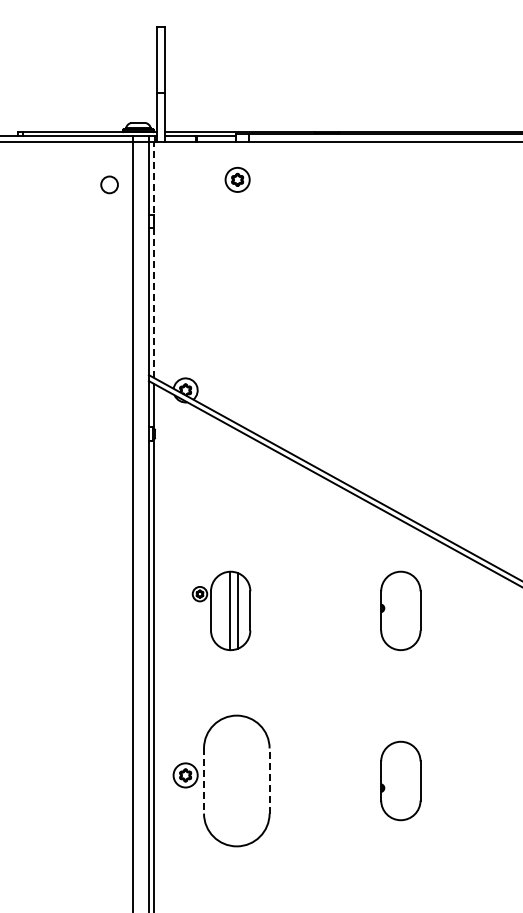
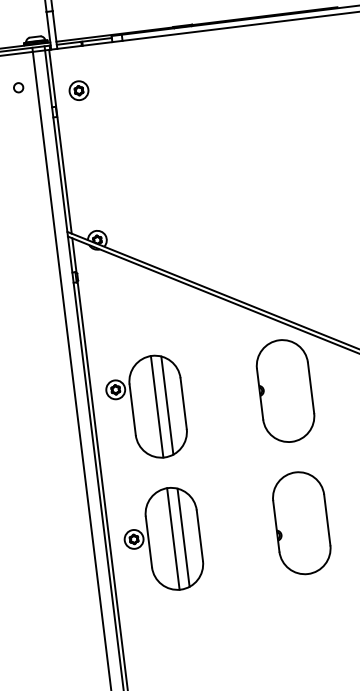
part: (237, 179) -> (78, 90), moved
circle: (109, 184) -> (18, 87), size x0.71
line: (154, 259) -> (60, 141), dashed -> solid
part: (221, 610) -> (146, 407), size x1.67
part: (400, 610) -> (285, 390), size x1.67
line: (235, 780) -> (173, 538), added
line: (248, 780) -> (183, 537), added
part: (400, 780) -> (301, 522), size x1.67
line: (204, 781) -> (149, 542), dashed -> solid
line: (269, 781) -> (199, 536), dashed -> solid

